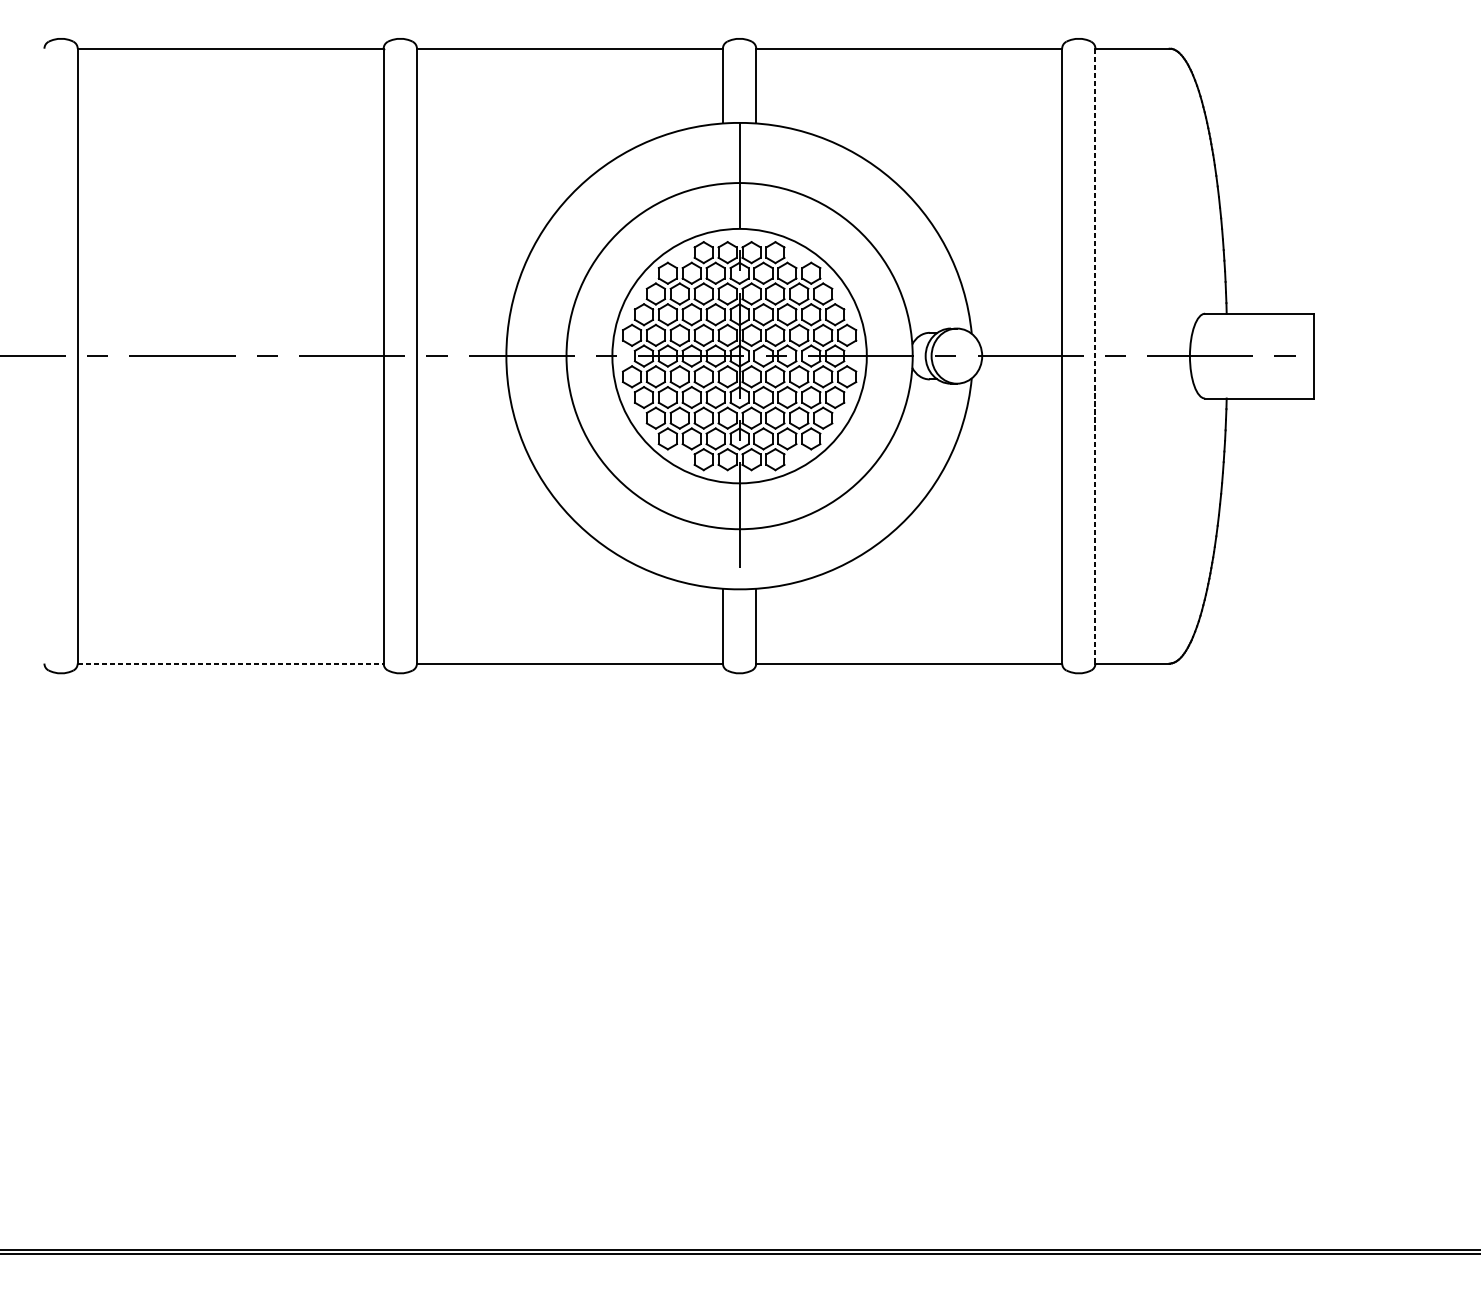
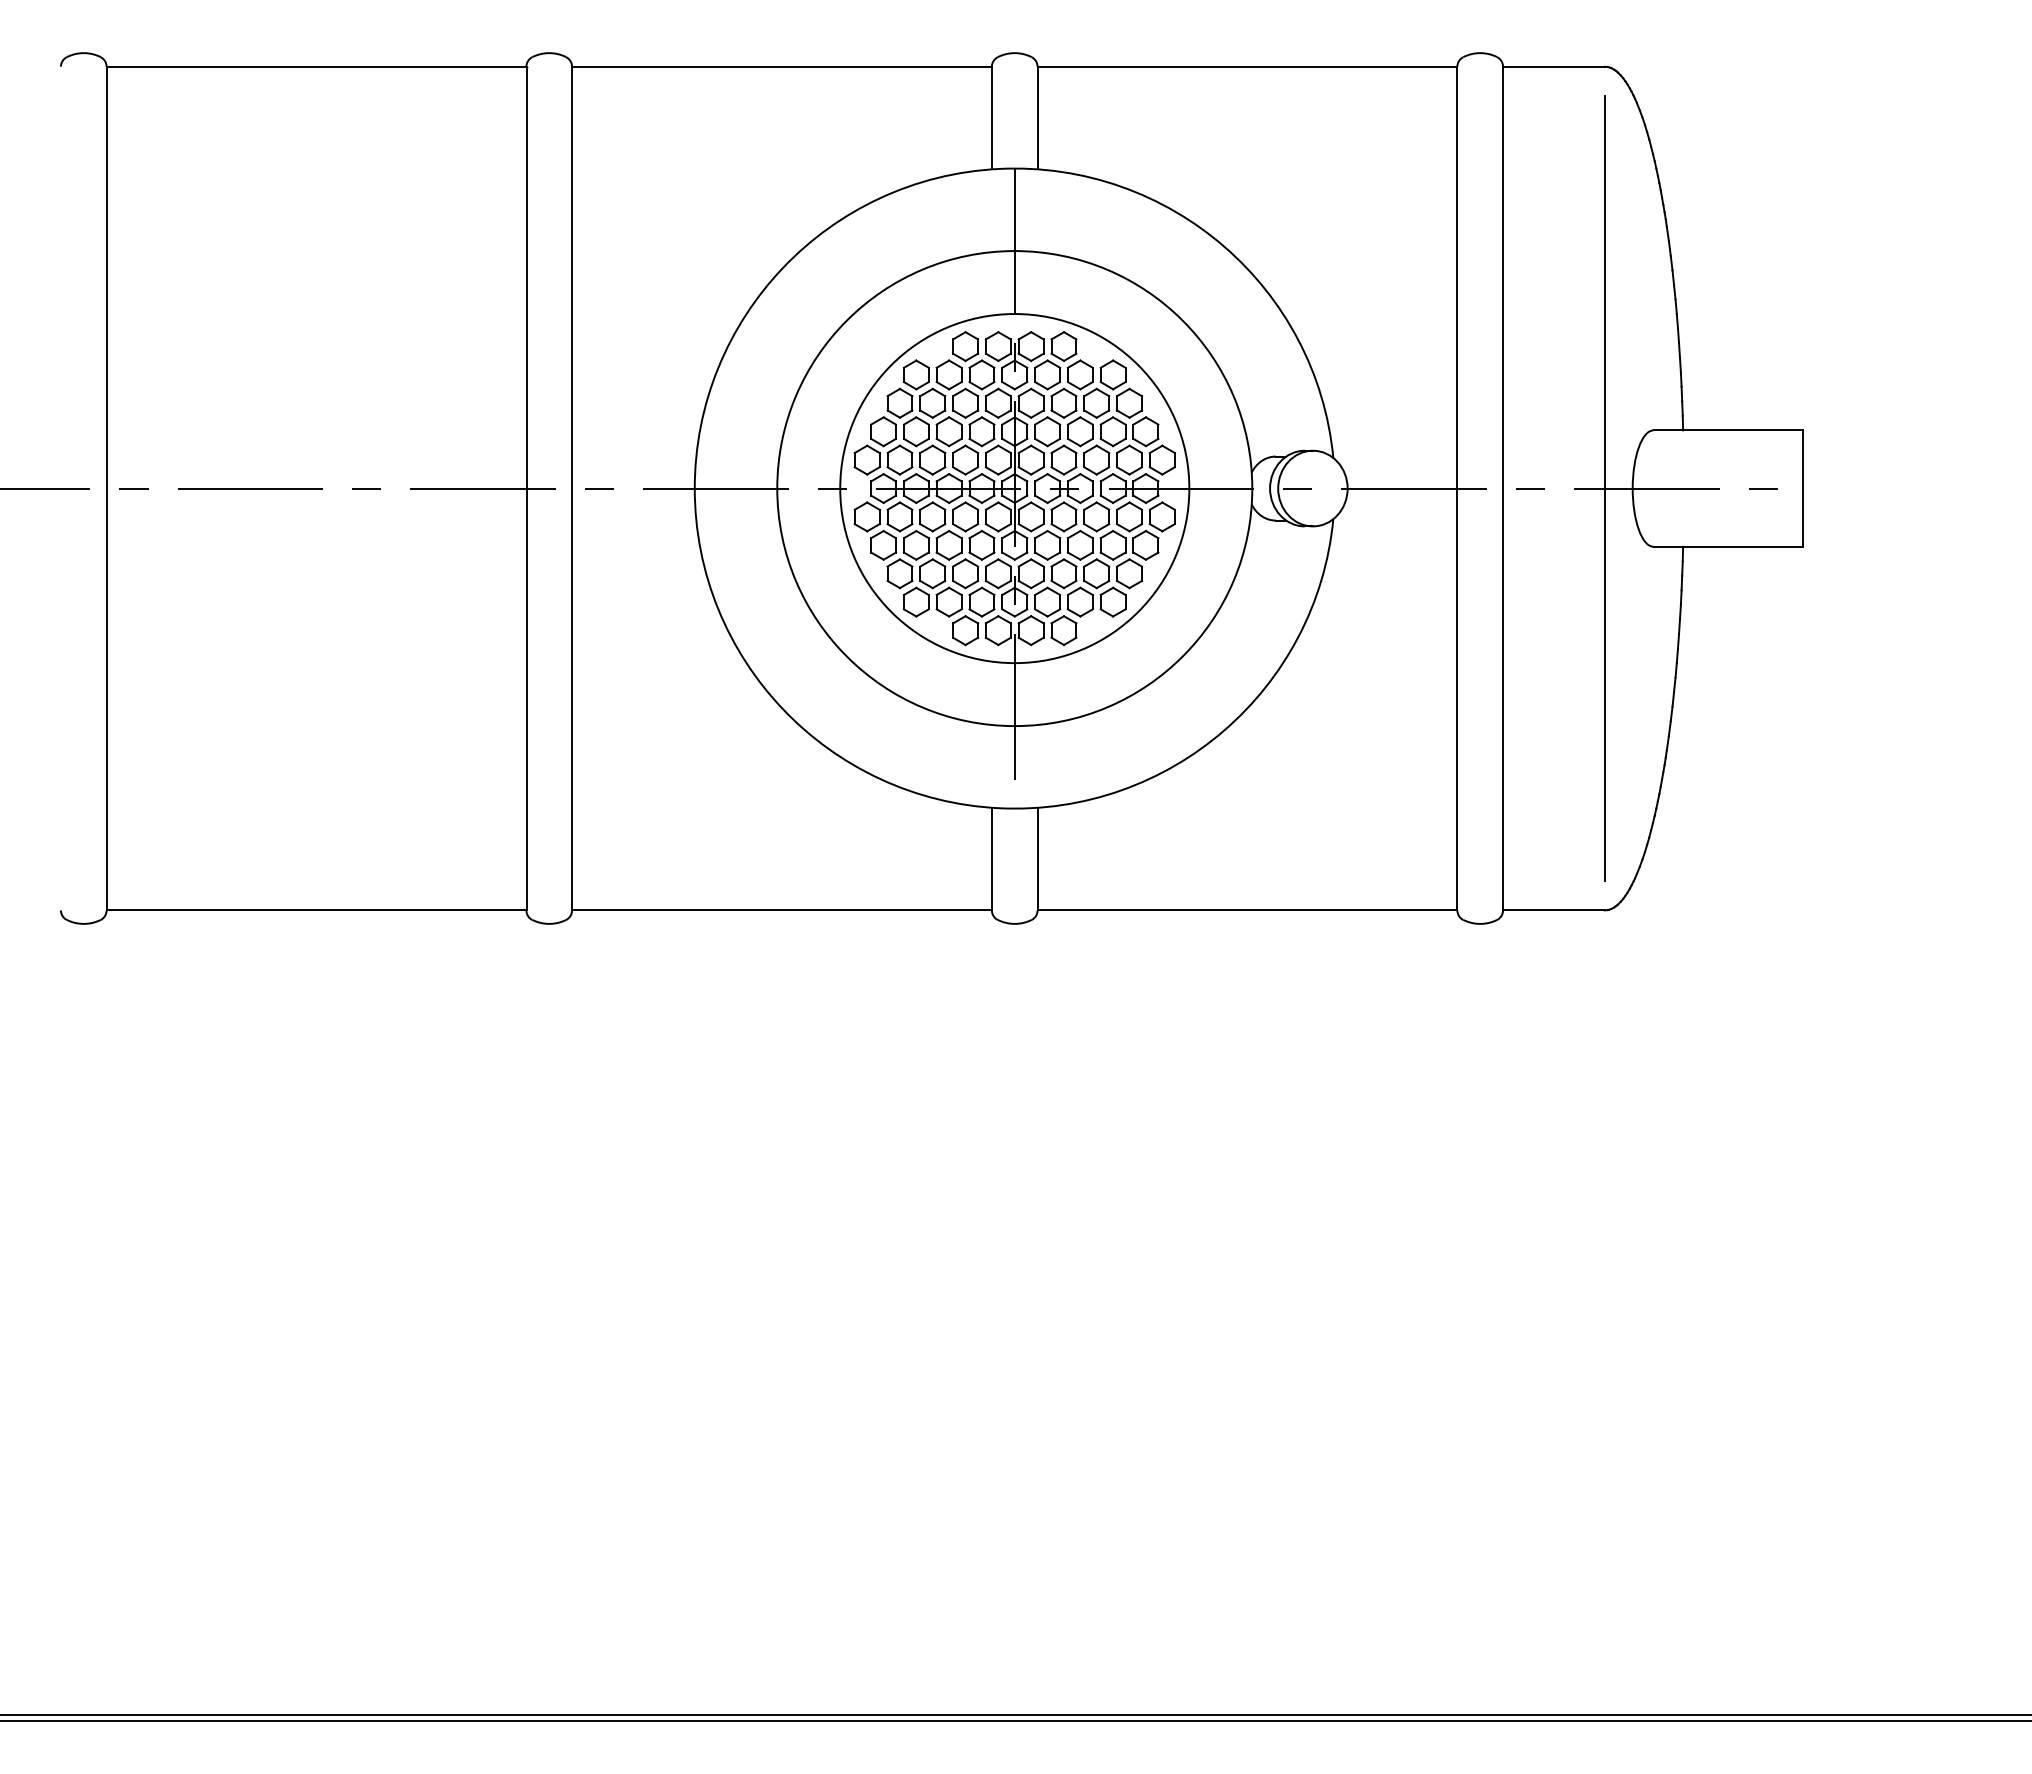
line: (1095, 356) -> (1503, 488), dashed -> solid
line: (1169, 356) -> (1604, 488), added
line: (230, 663) -> (316, 910), dashed -> solid

